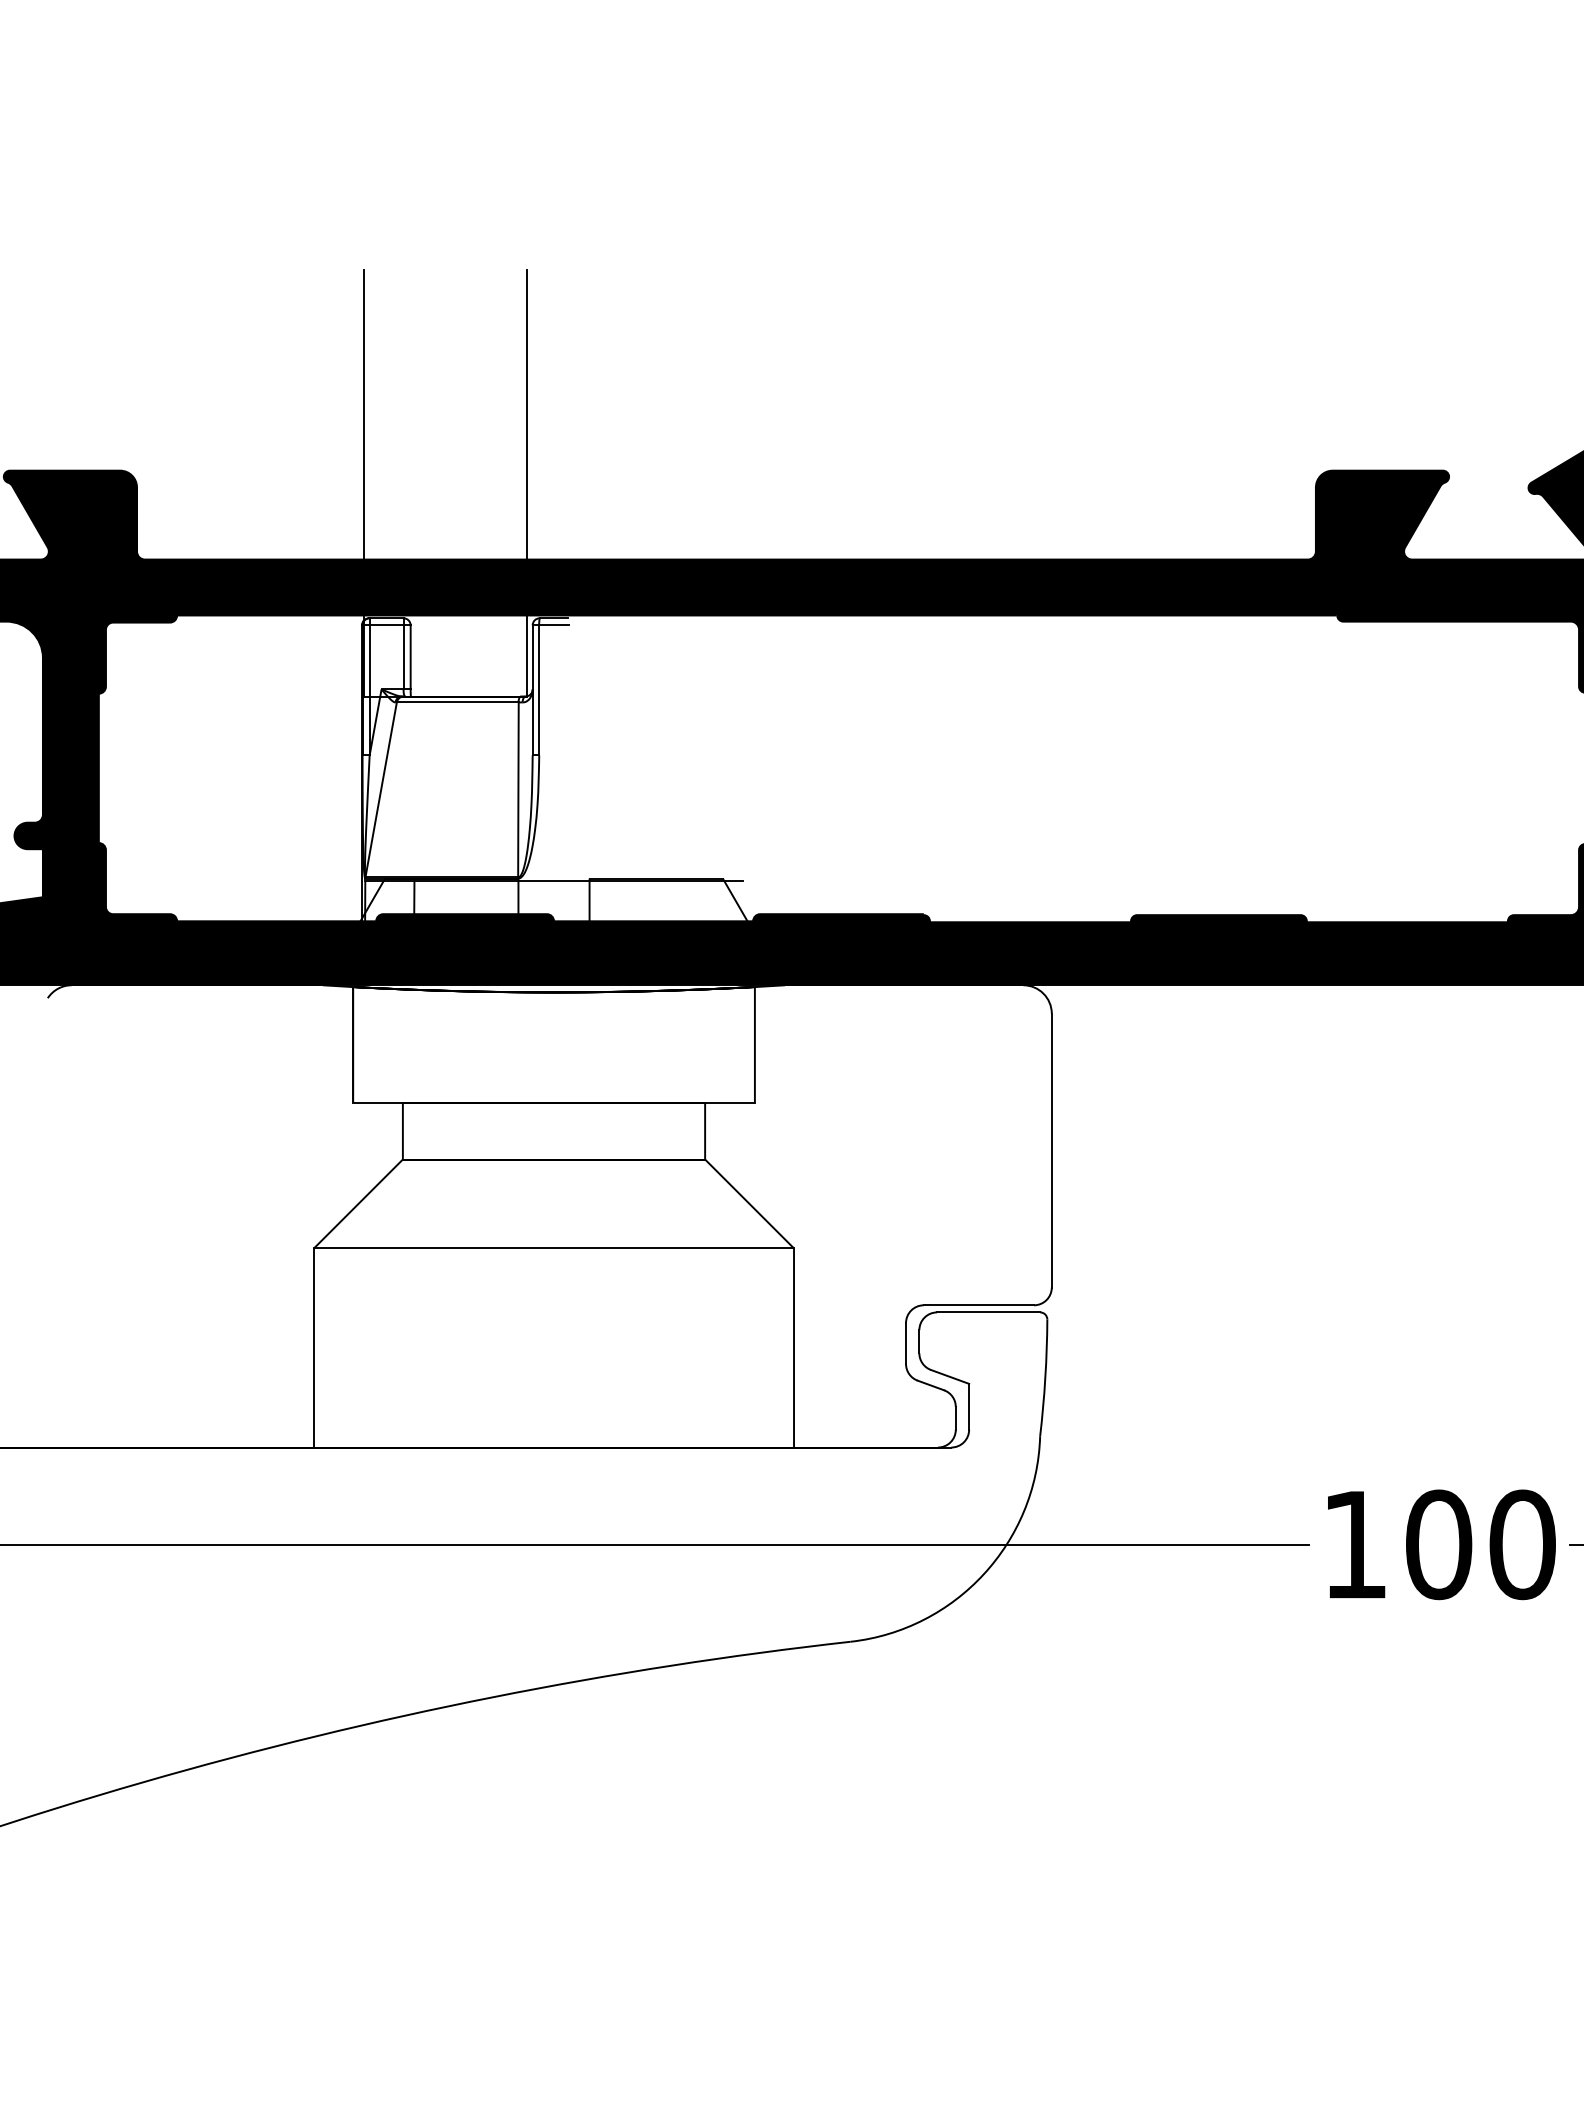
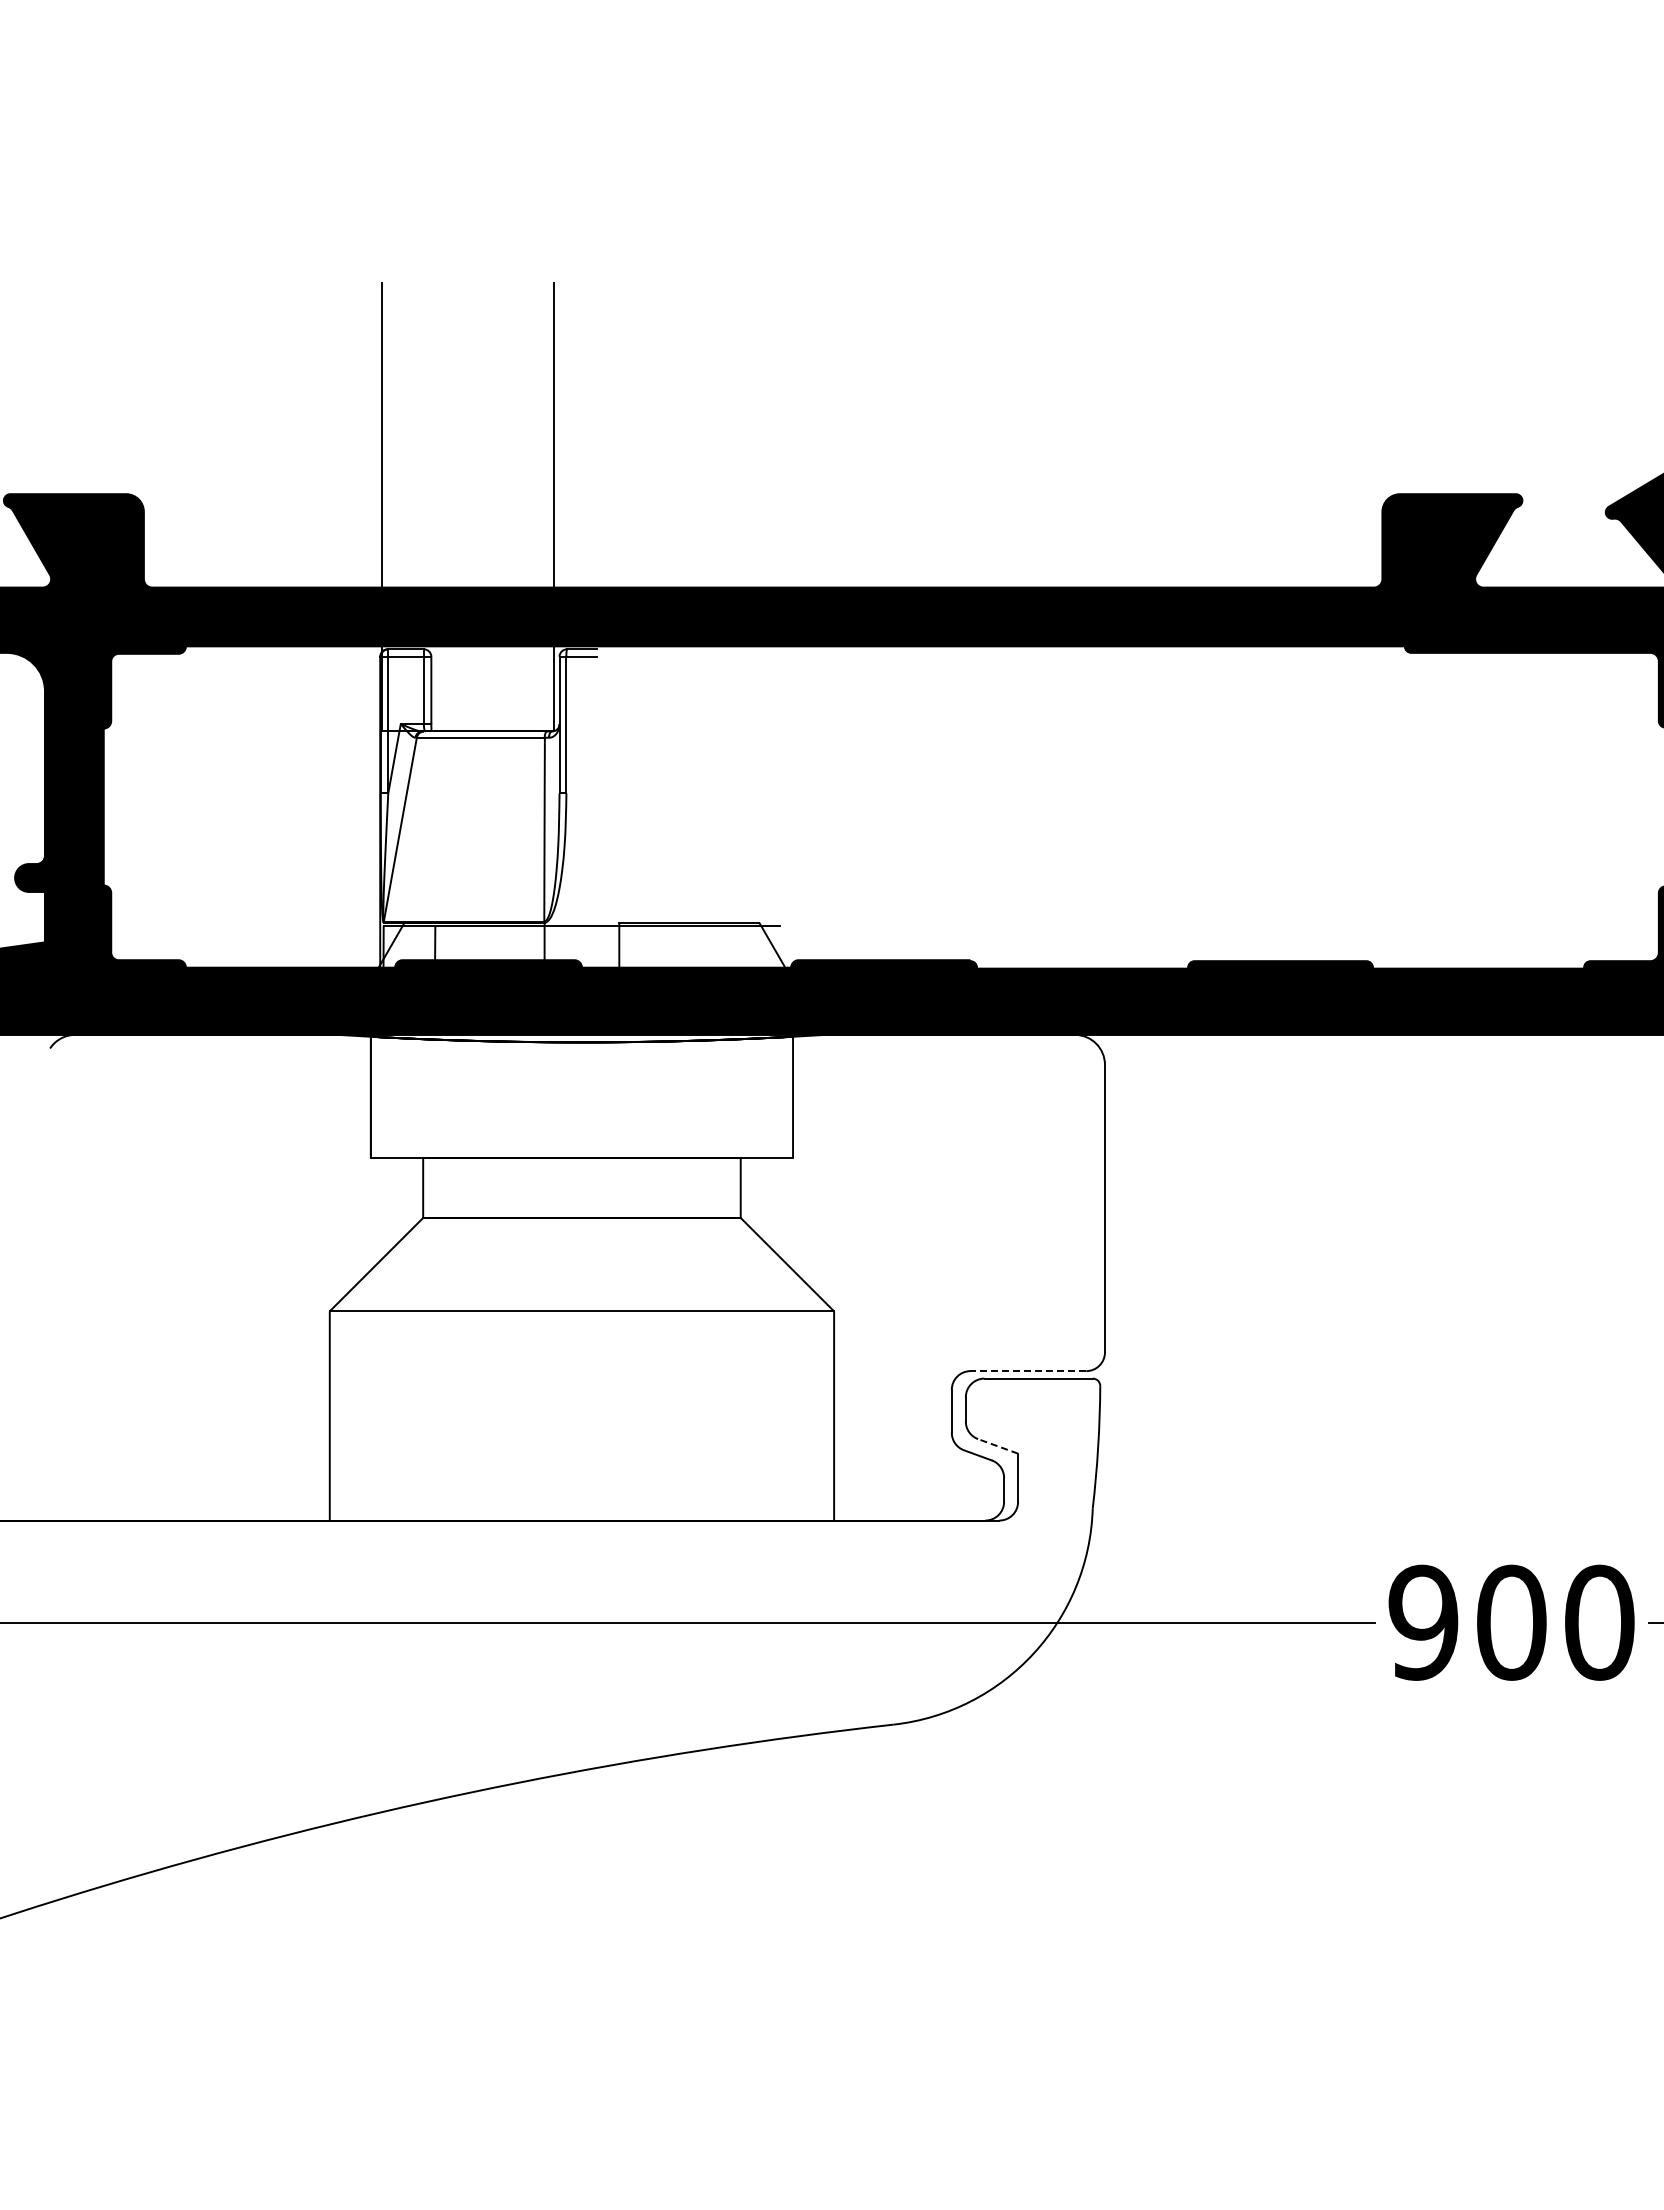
line: (979, 1305) -> (1028, 1371), solid -> dashed
line: (949, 1377) -> (997, 1446), solid -> dashed
text: (1354, 1544) -> (1423, 1622), 100 -> 900

